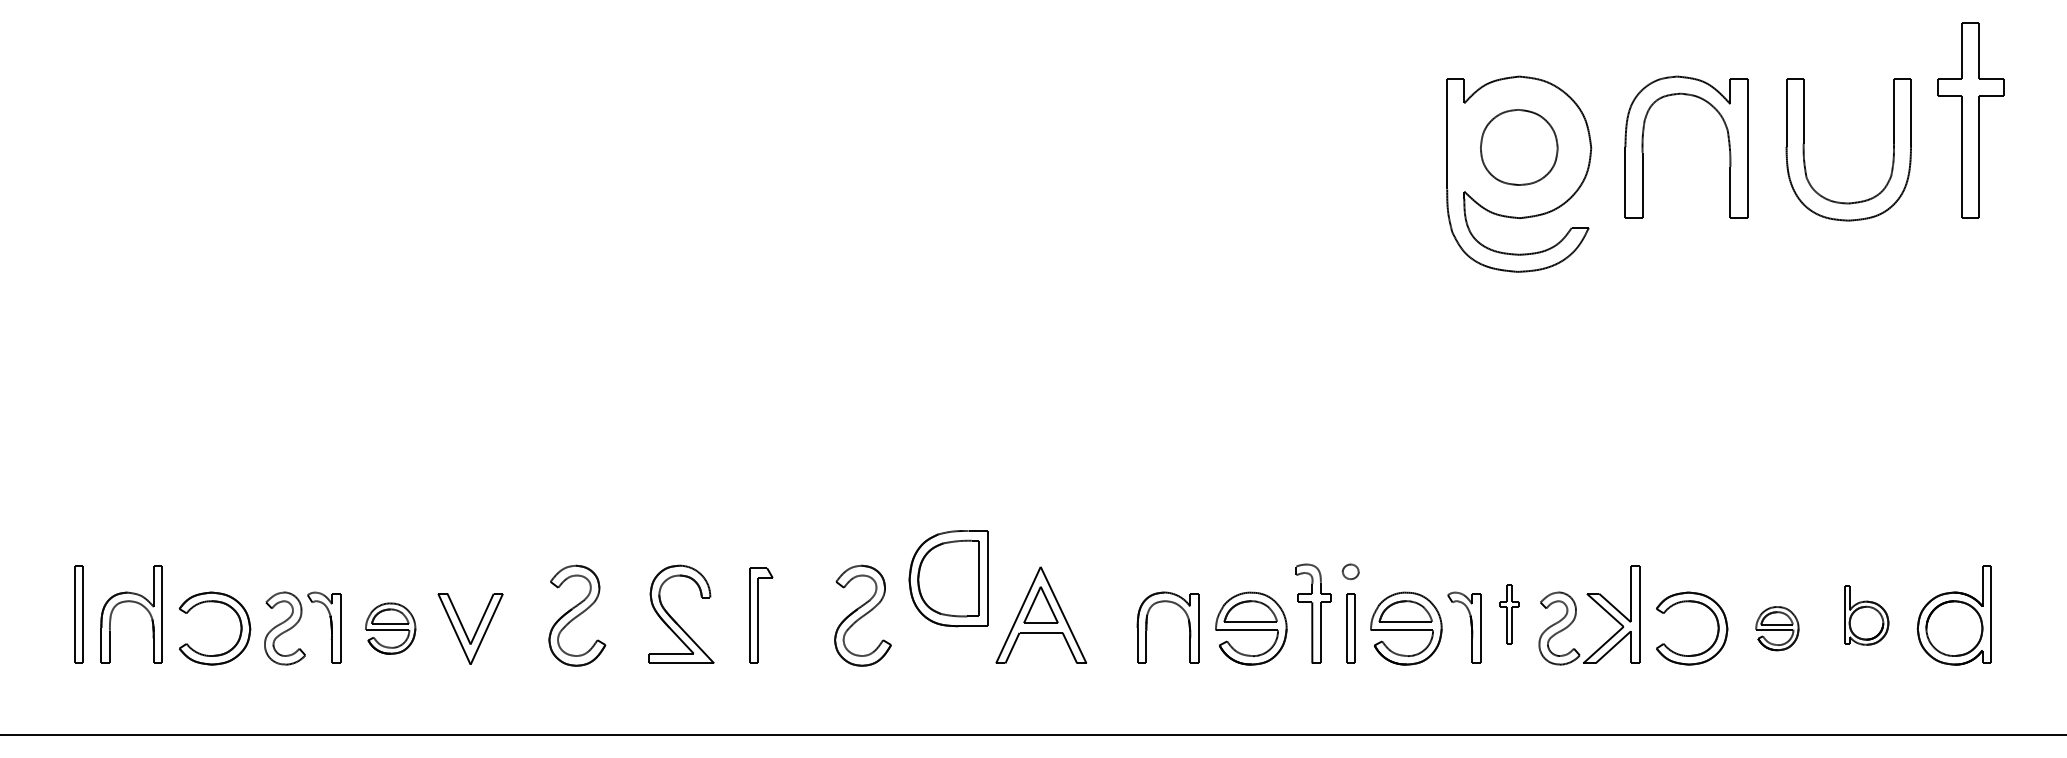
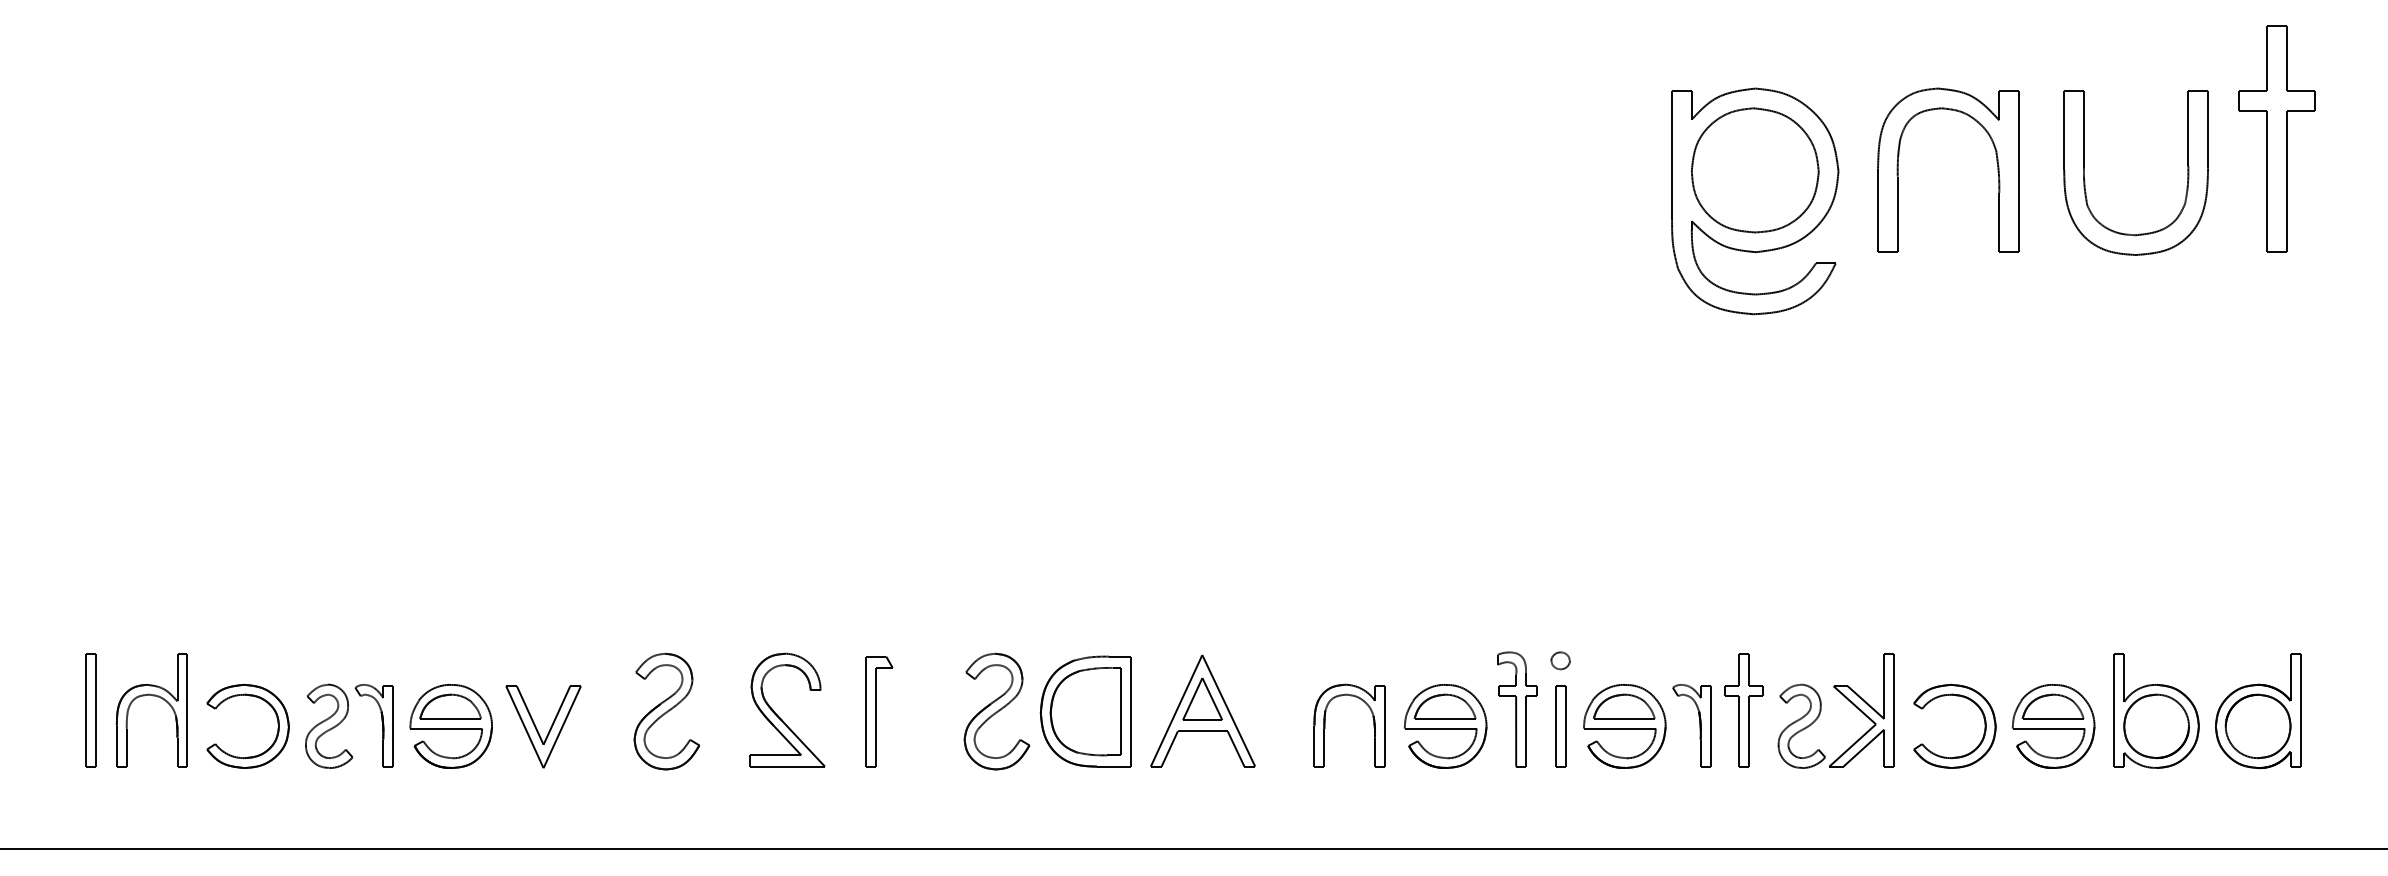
part: (1519, 147) -> (1755, 170), size x1.43
part: (948, 578) -> (1085, 711), moved
part: (1509, 614) -> (1743, 710), size x1.67
part: (1866, 614) -> (2156, 710), size x1.67
part: (390, 628) -> (450, 726), size x1.43
part: (1777, 628) -> (2053, 726), size x1.67

